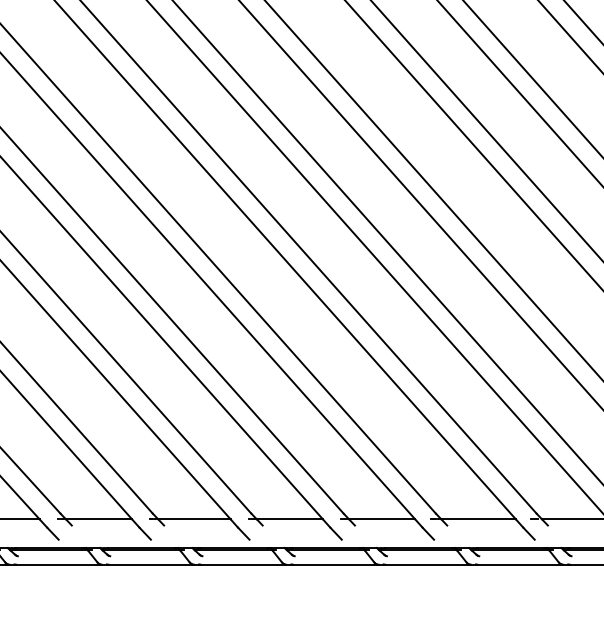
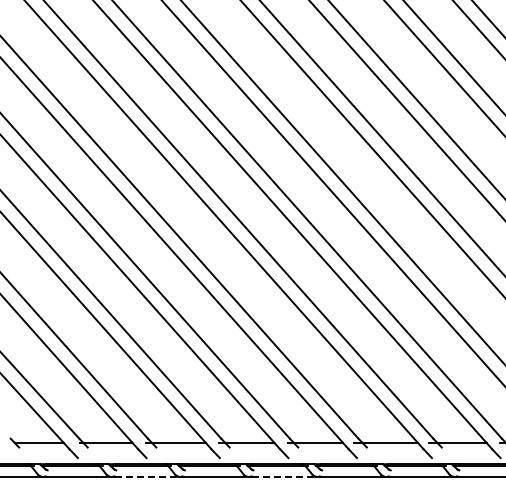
line: (150, 564) -> (146, 476), solid -> dashed
line: (335, 564) -> (283, 476), solid -> dashed

